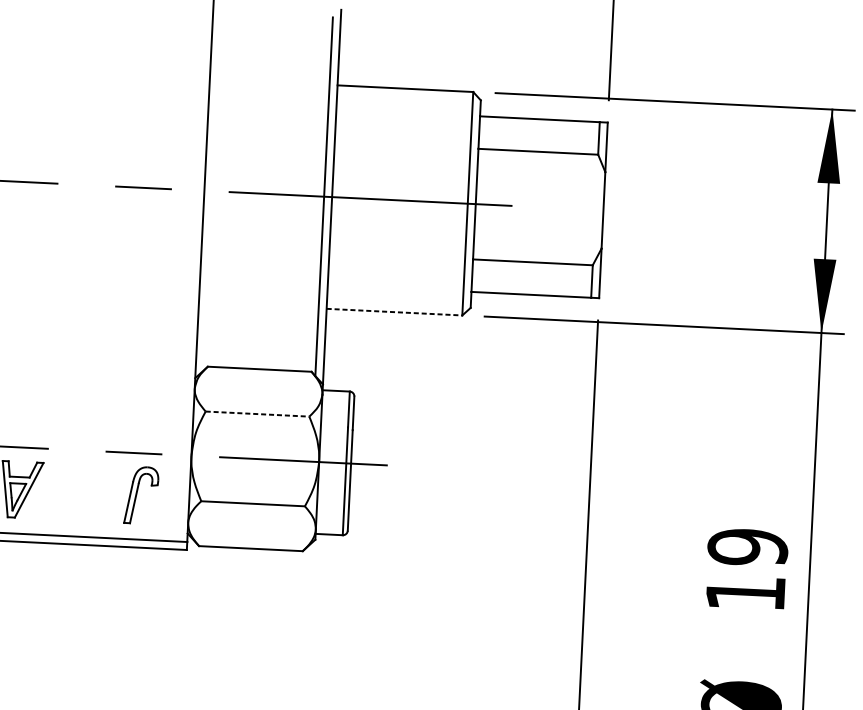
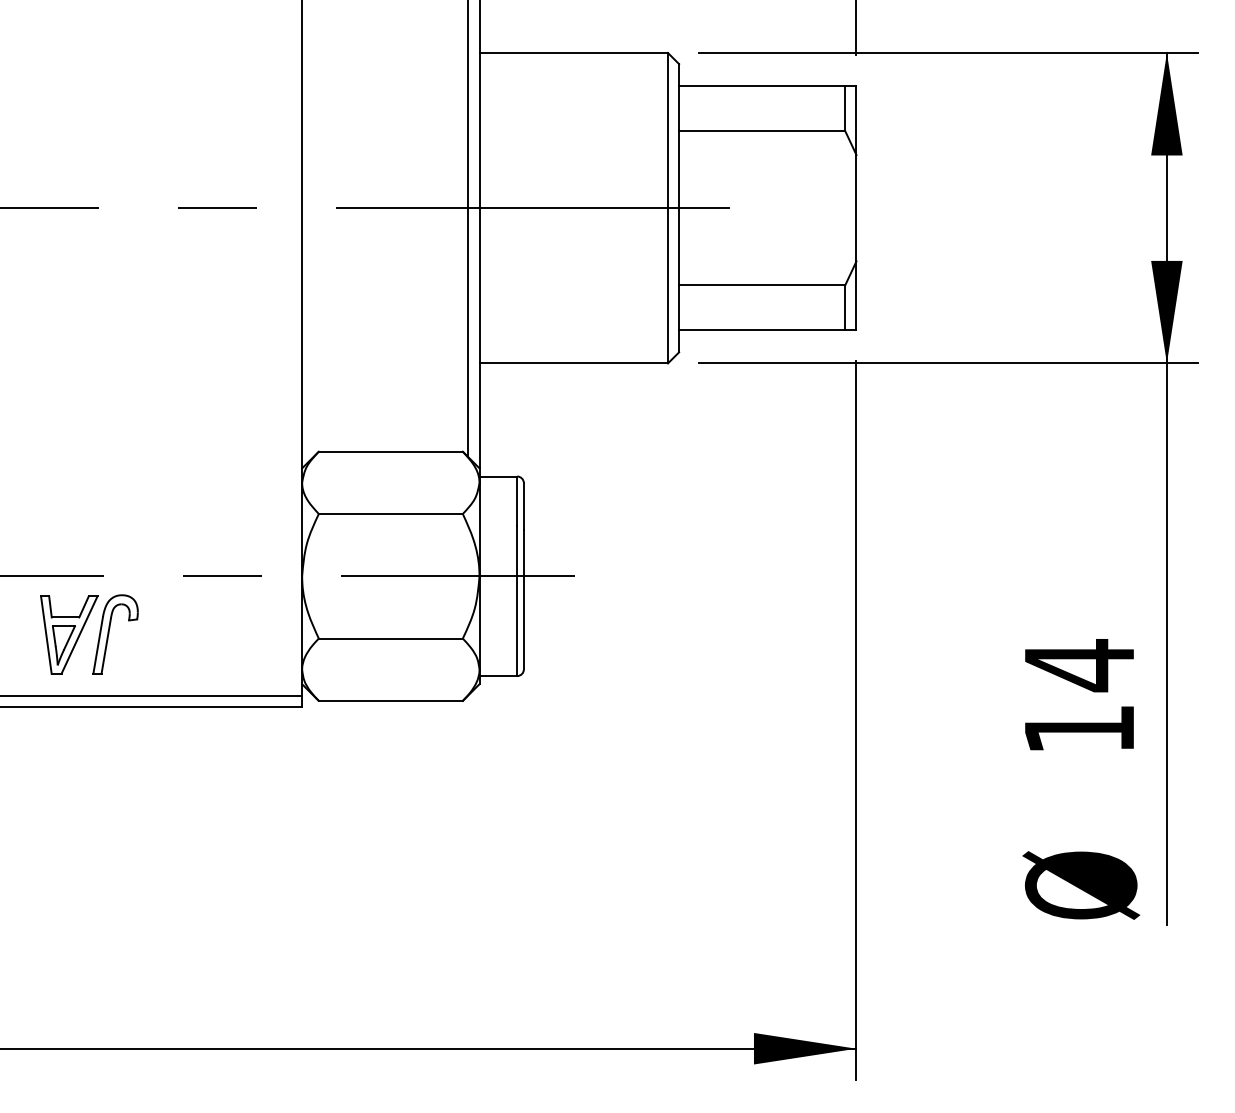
line: (395, 312) -> (574, 363), dashed -> solid
line: (257, 413) -> (390, 513), dashed -> solid
part: (141, 495) -> (115, 634), moved
text: (747, 547) -> (1079, 665), 19 -> 14

